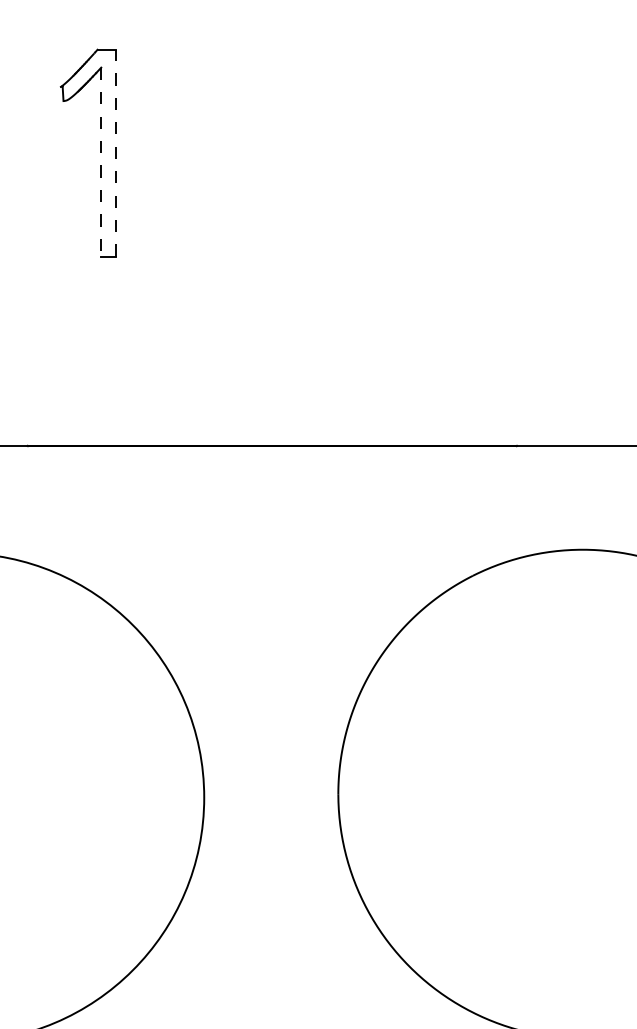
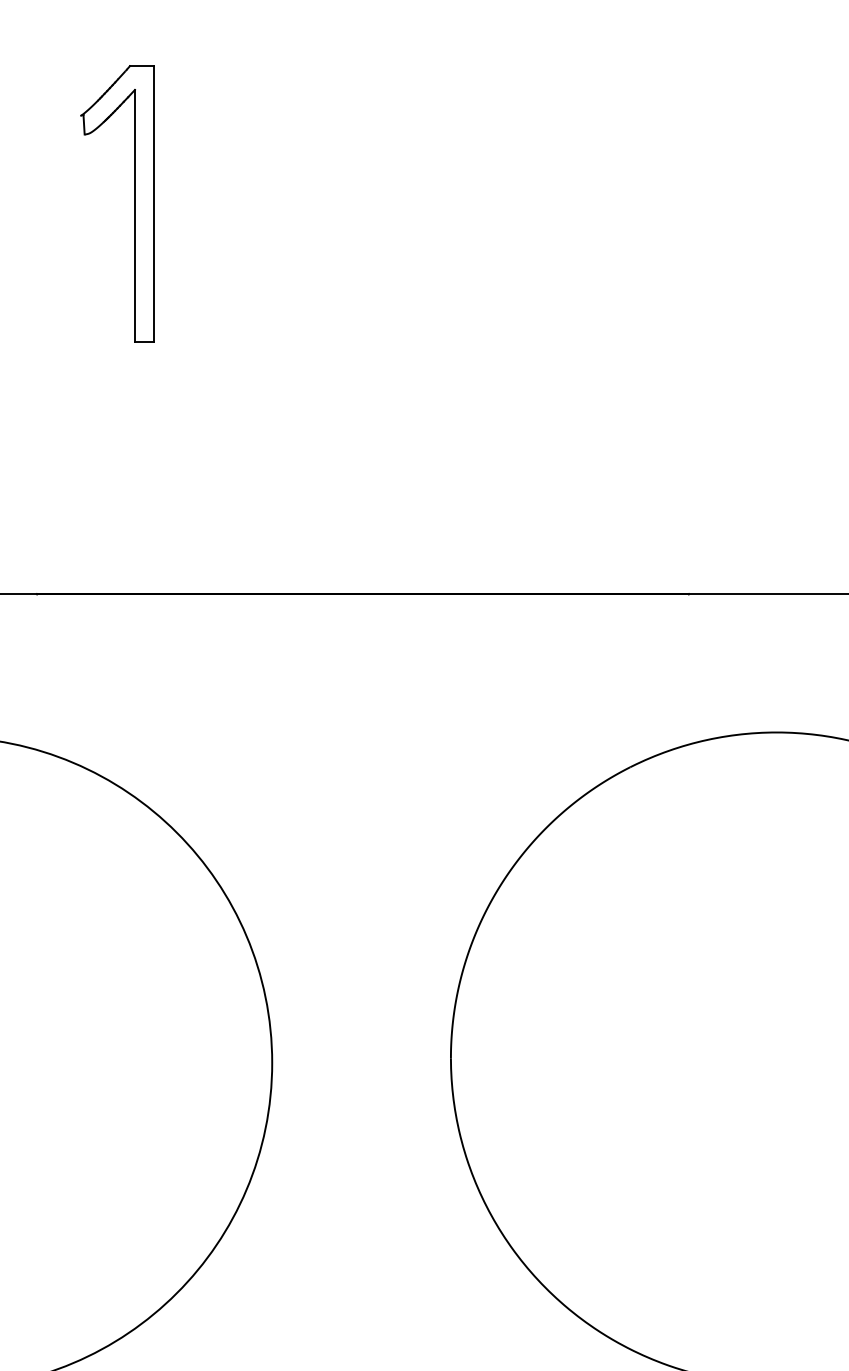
line: (115, 153) -> (154, 204), dashed -> solid
line: (100, 161) -> (134, 215), dashed -> solid

